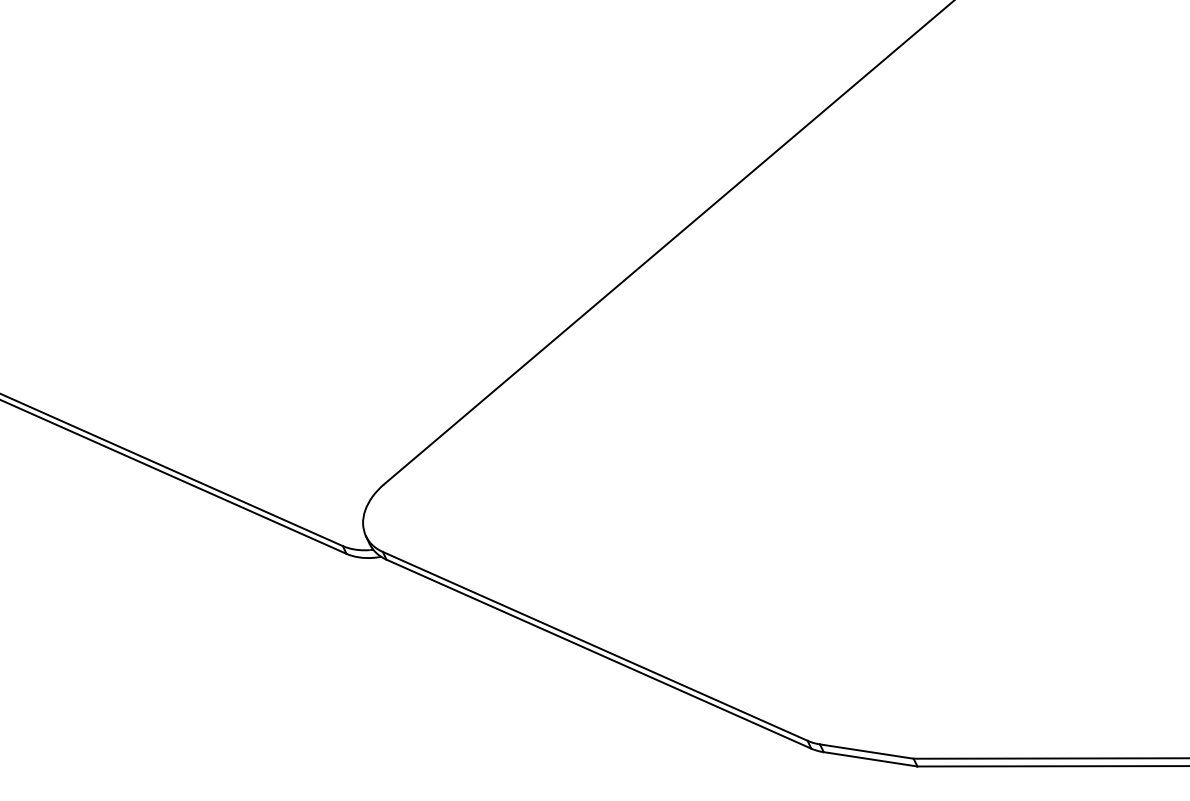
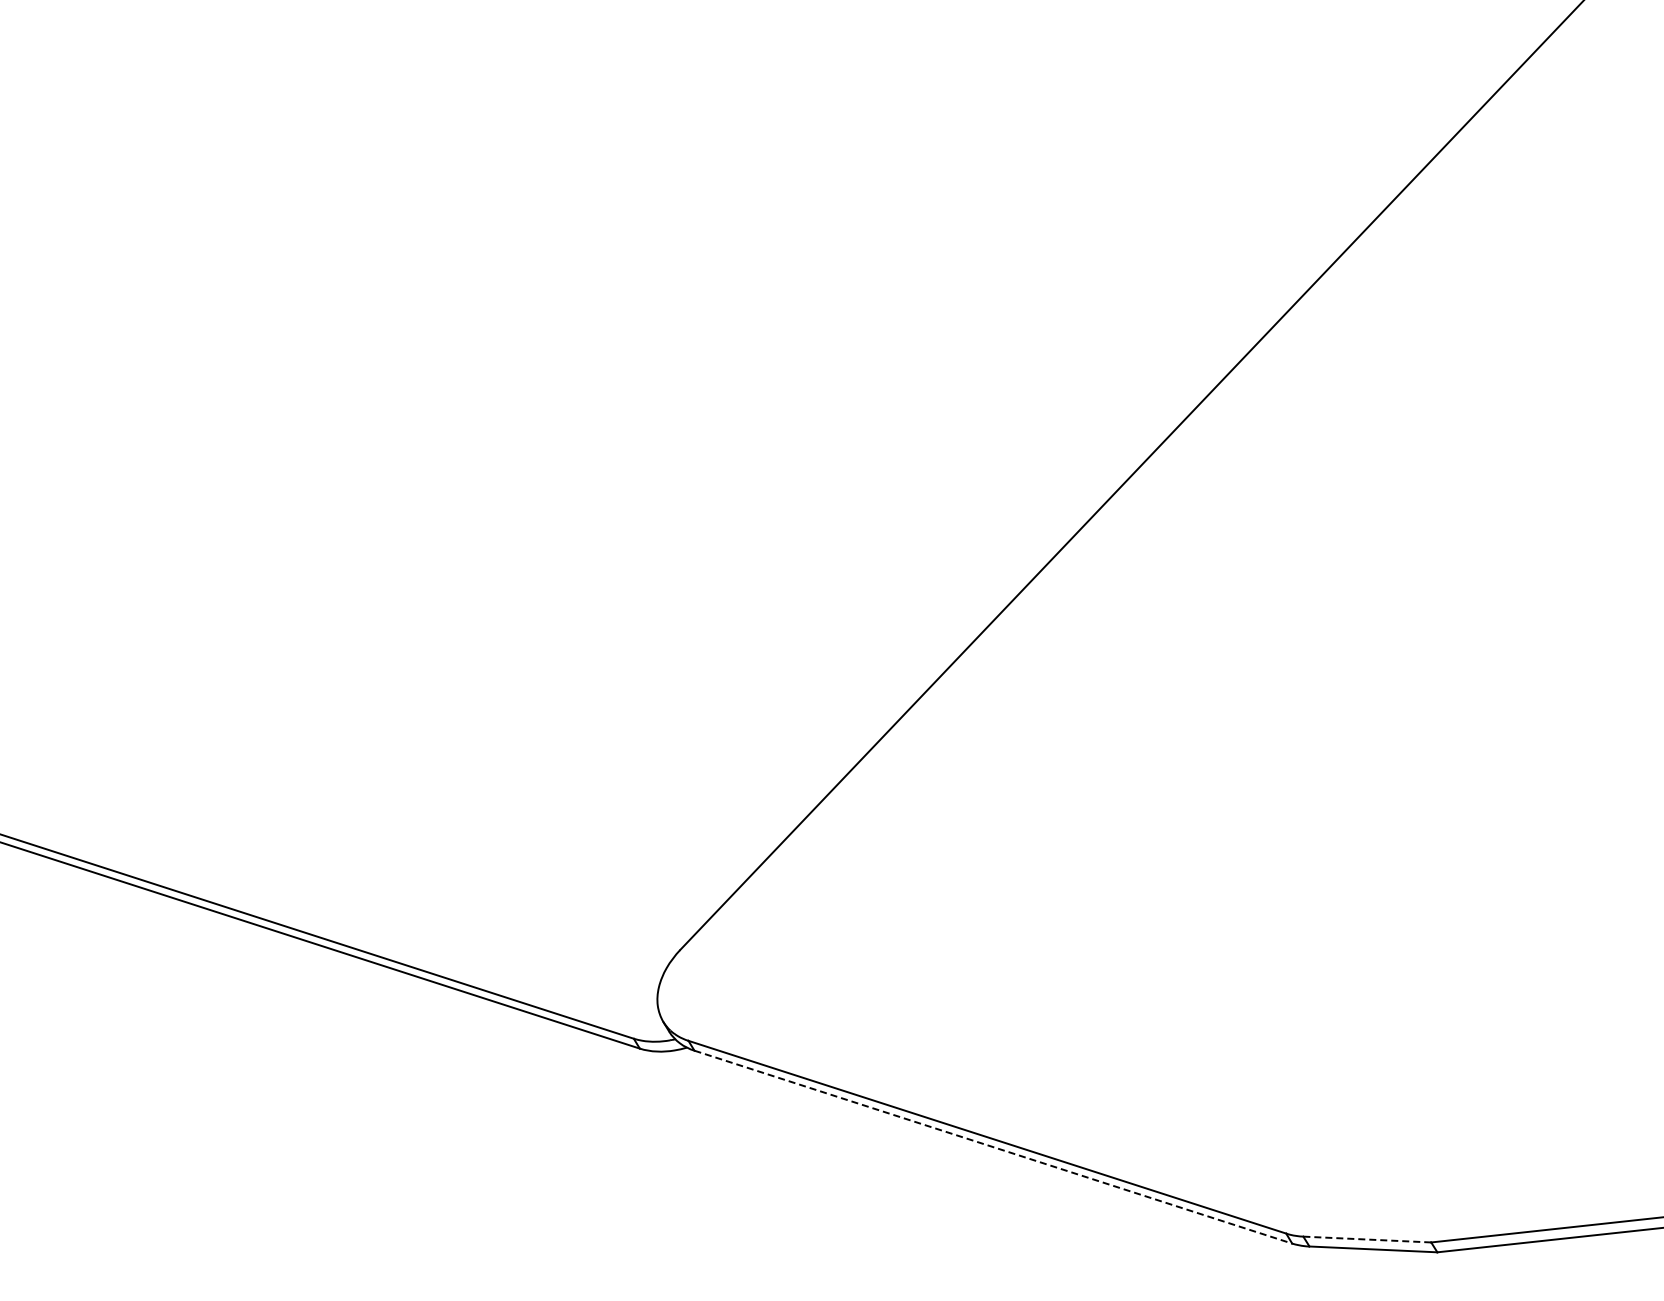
line: (598, 654) -> (993, 1147), solid -> dashed
line: (866, 751) -> (1367, 1239), solid -> dashed

